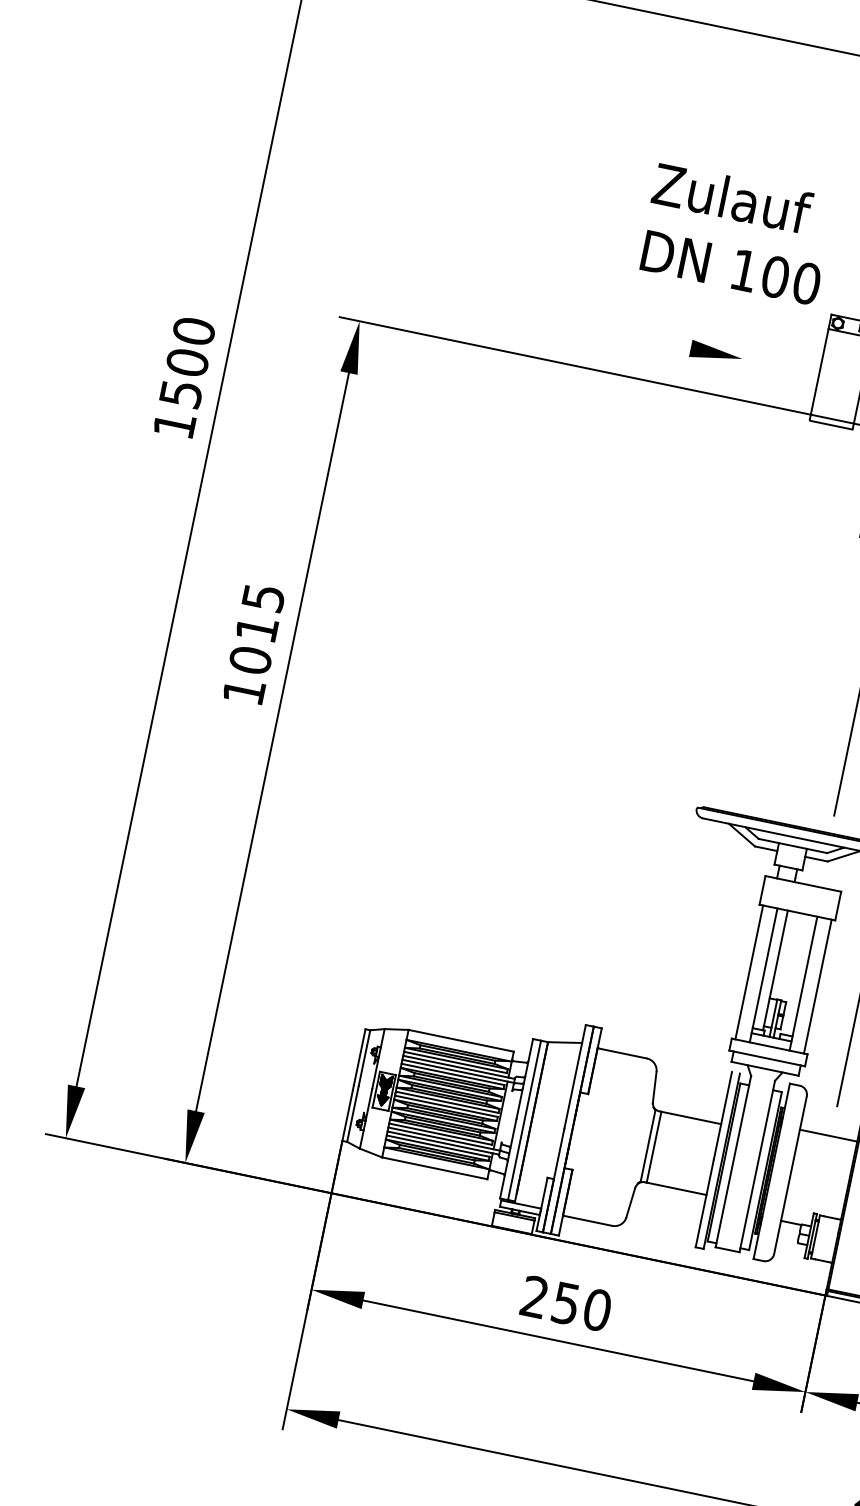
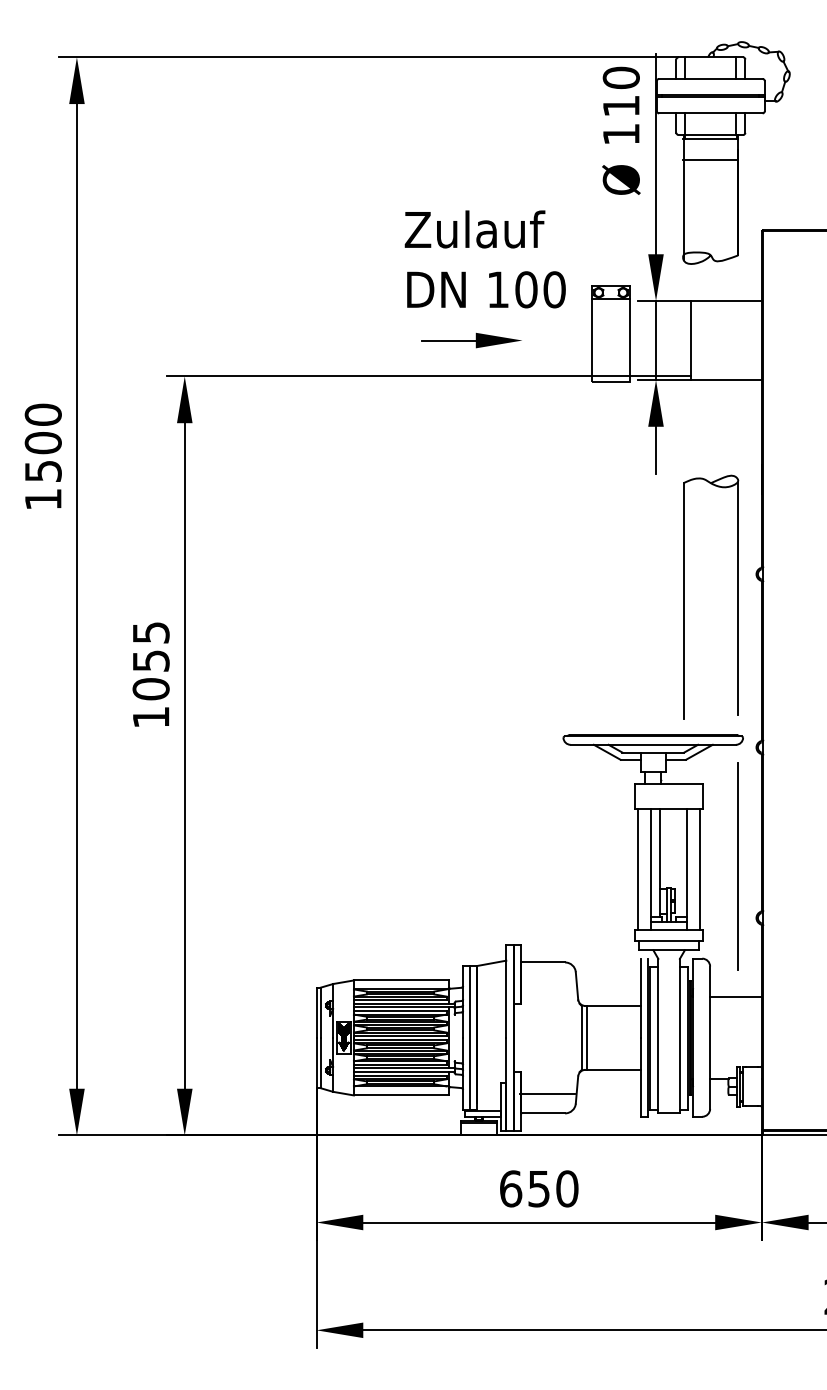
text: (736, 233) -> (484, 259), moved
line: (660, 341) -> (448, 340), added
text: (257, 628) -> (151, 660), 1015 -> 1055
line: (597, 1200) -> (547, 1094), added
text: (535, 1296) -> (511, 1188), 250 -> 650

